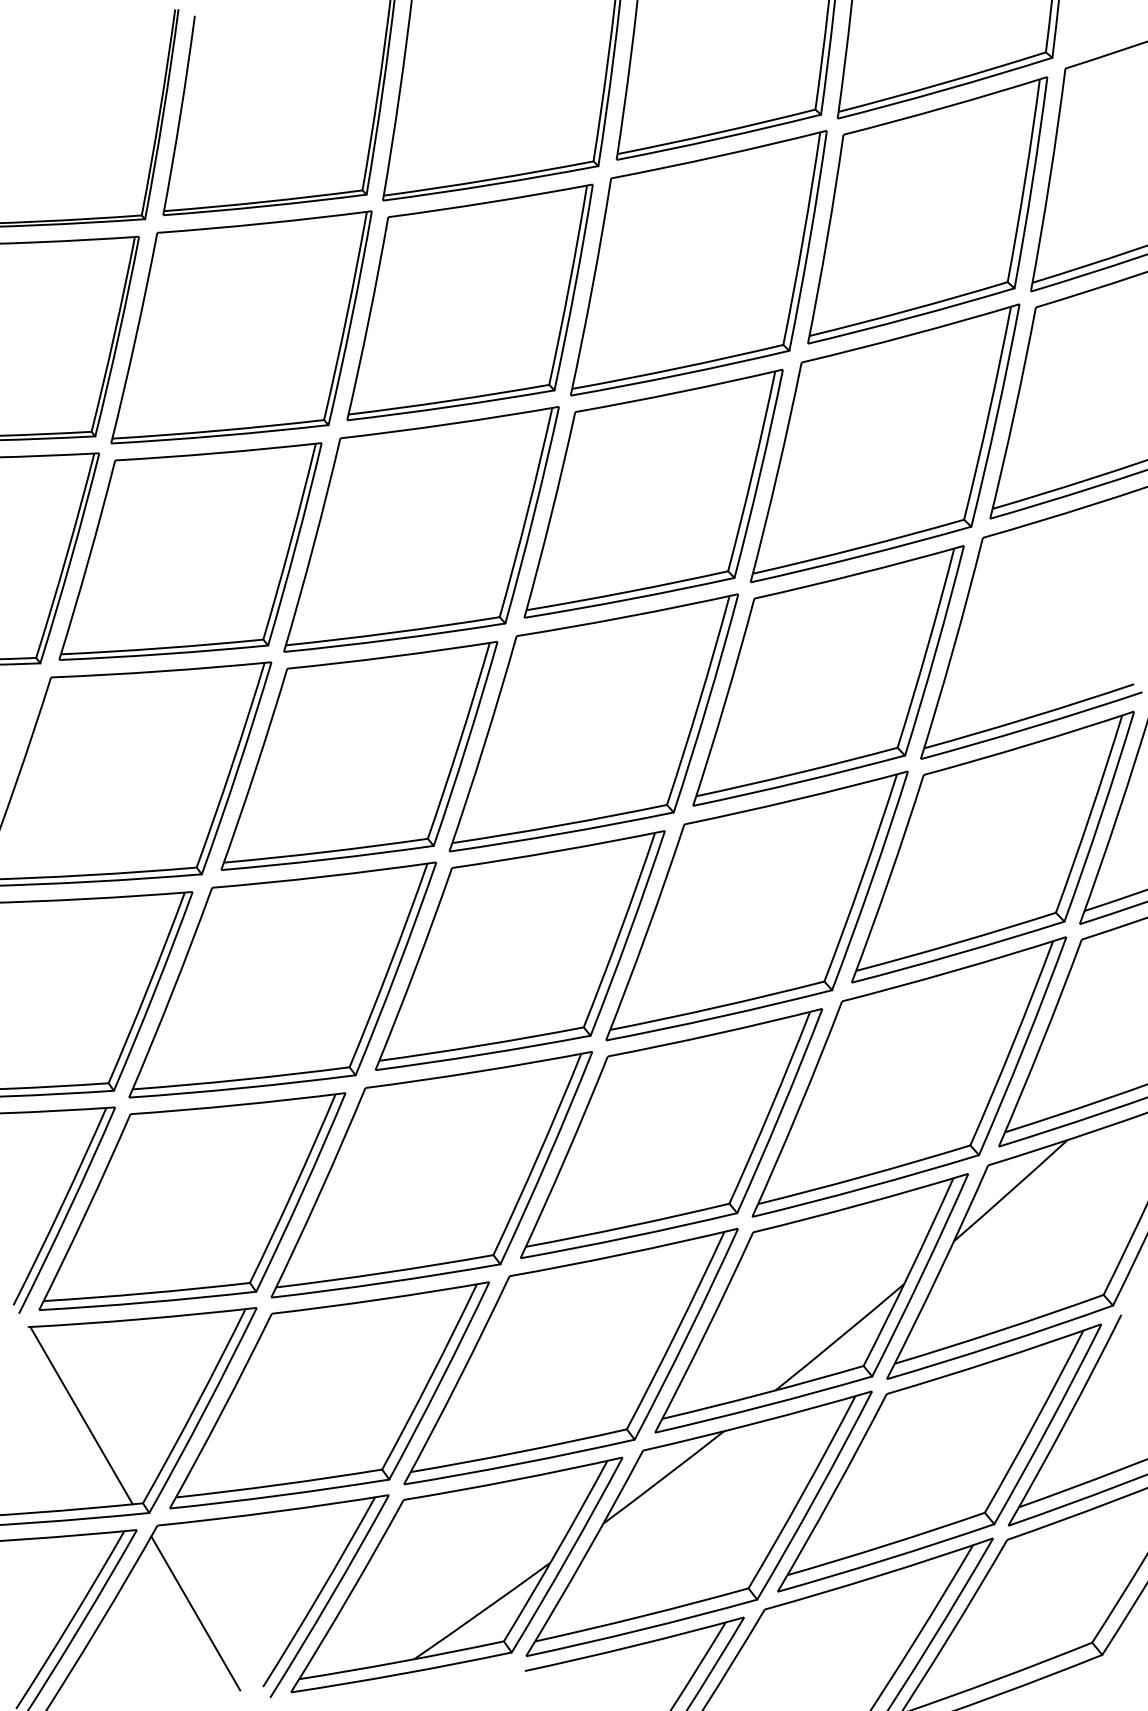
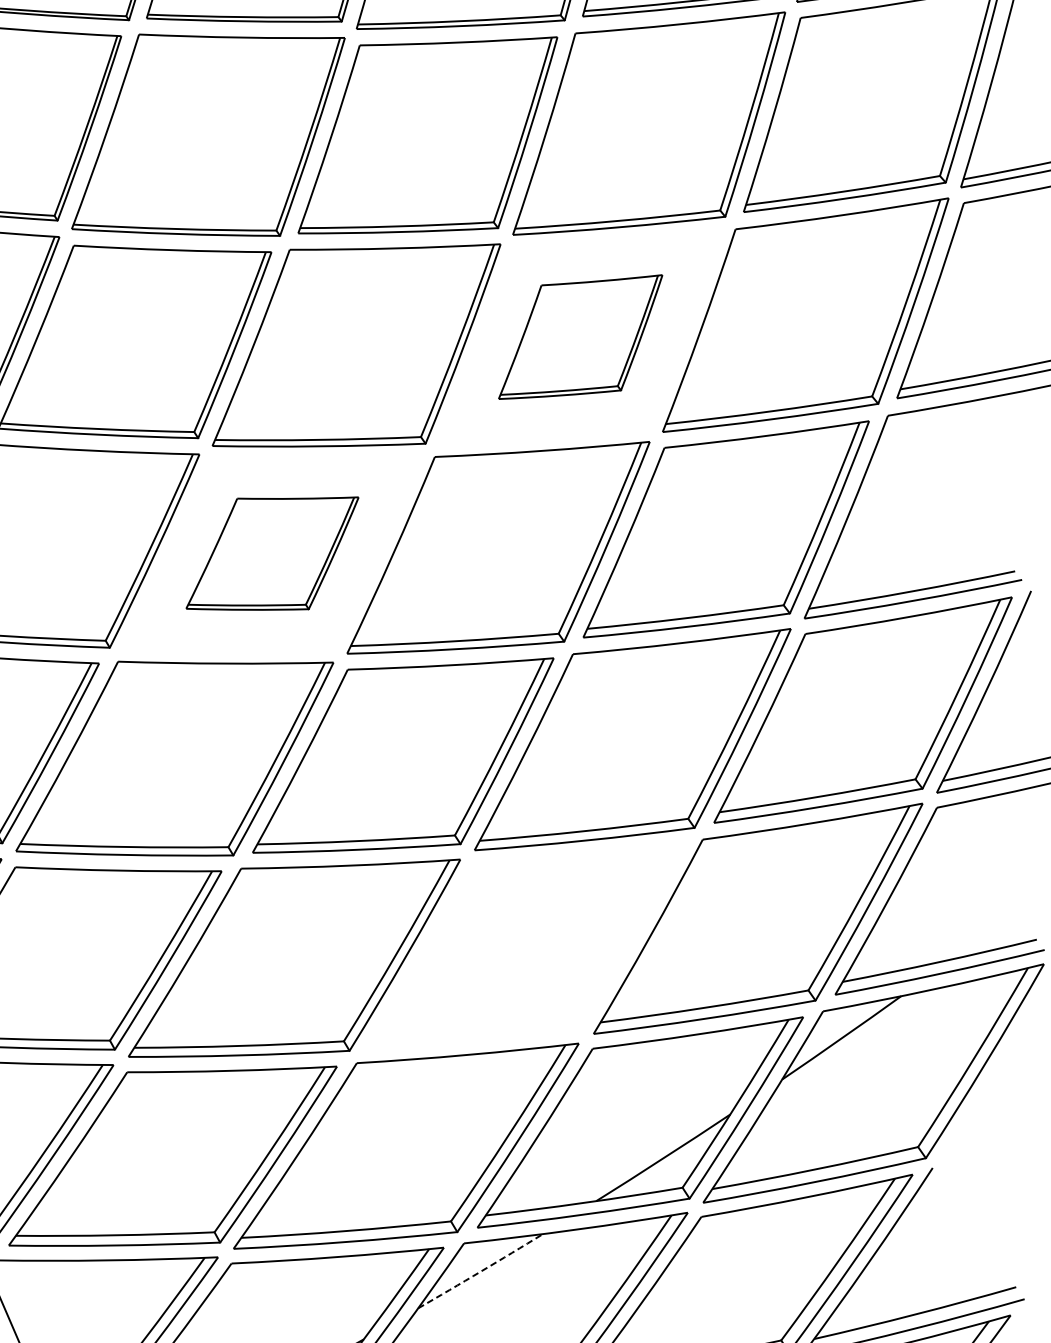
part: (653, 493) -> (580, 336), size x0.6
part: (359, 755) -> (272, 552), size x0.6
part: (671, 1133) -> (526, 945), removed
arc: (663, 1477) -> (480, 1271), solid -> dashed

